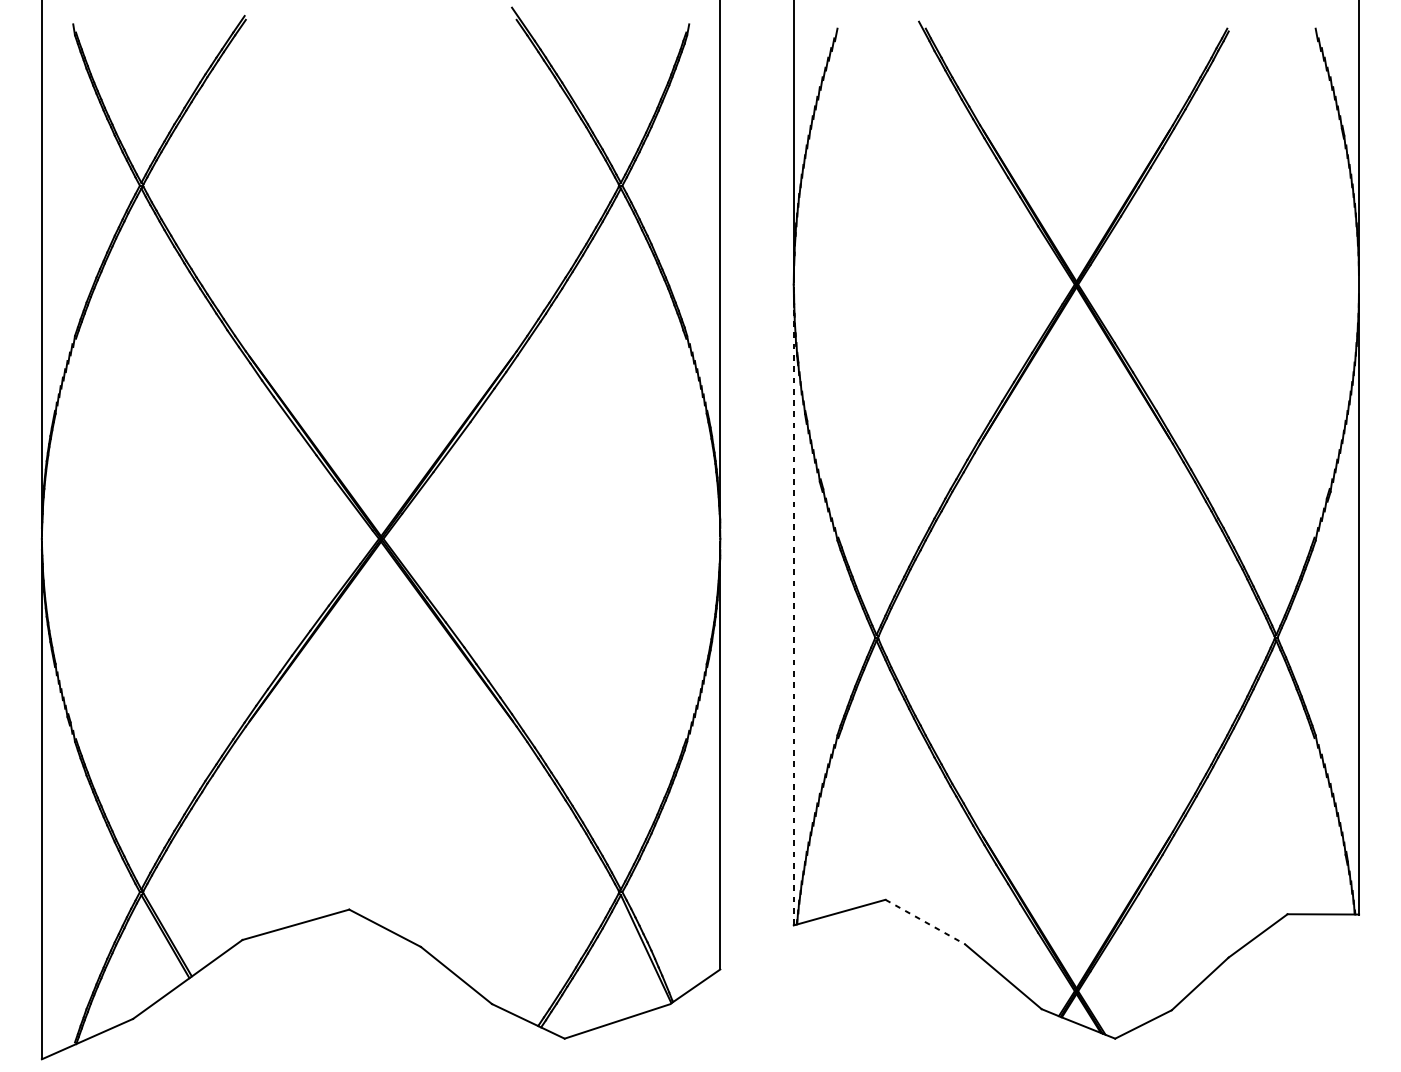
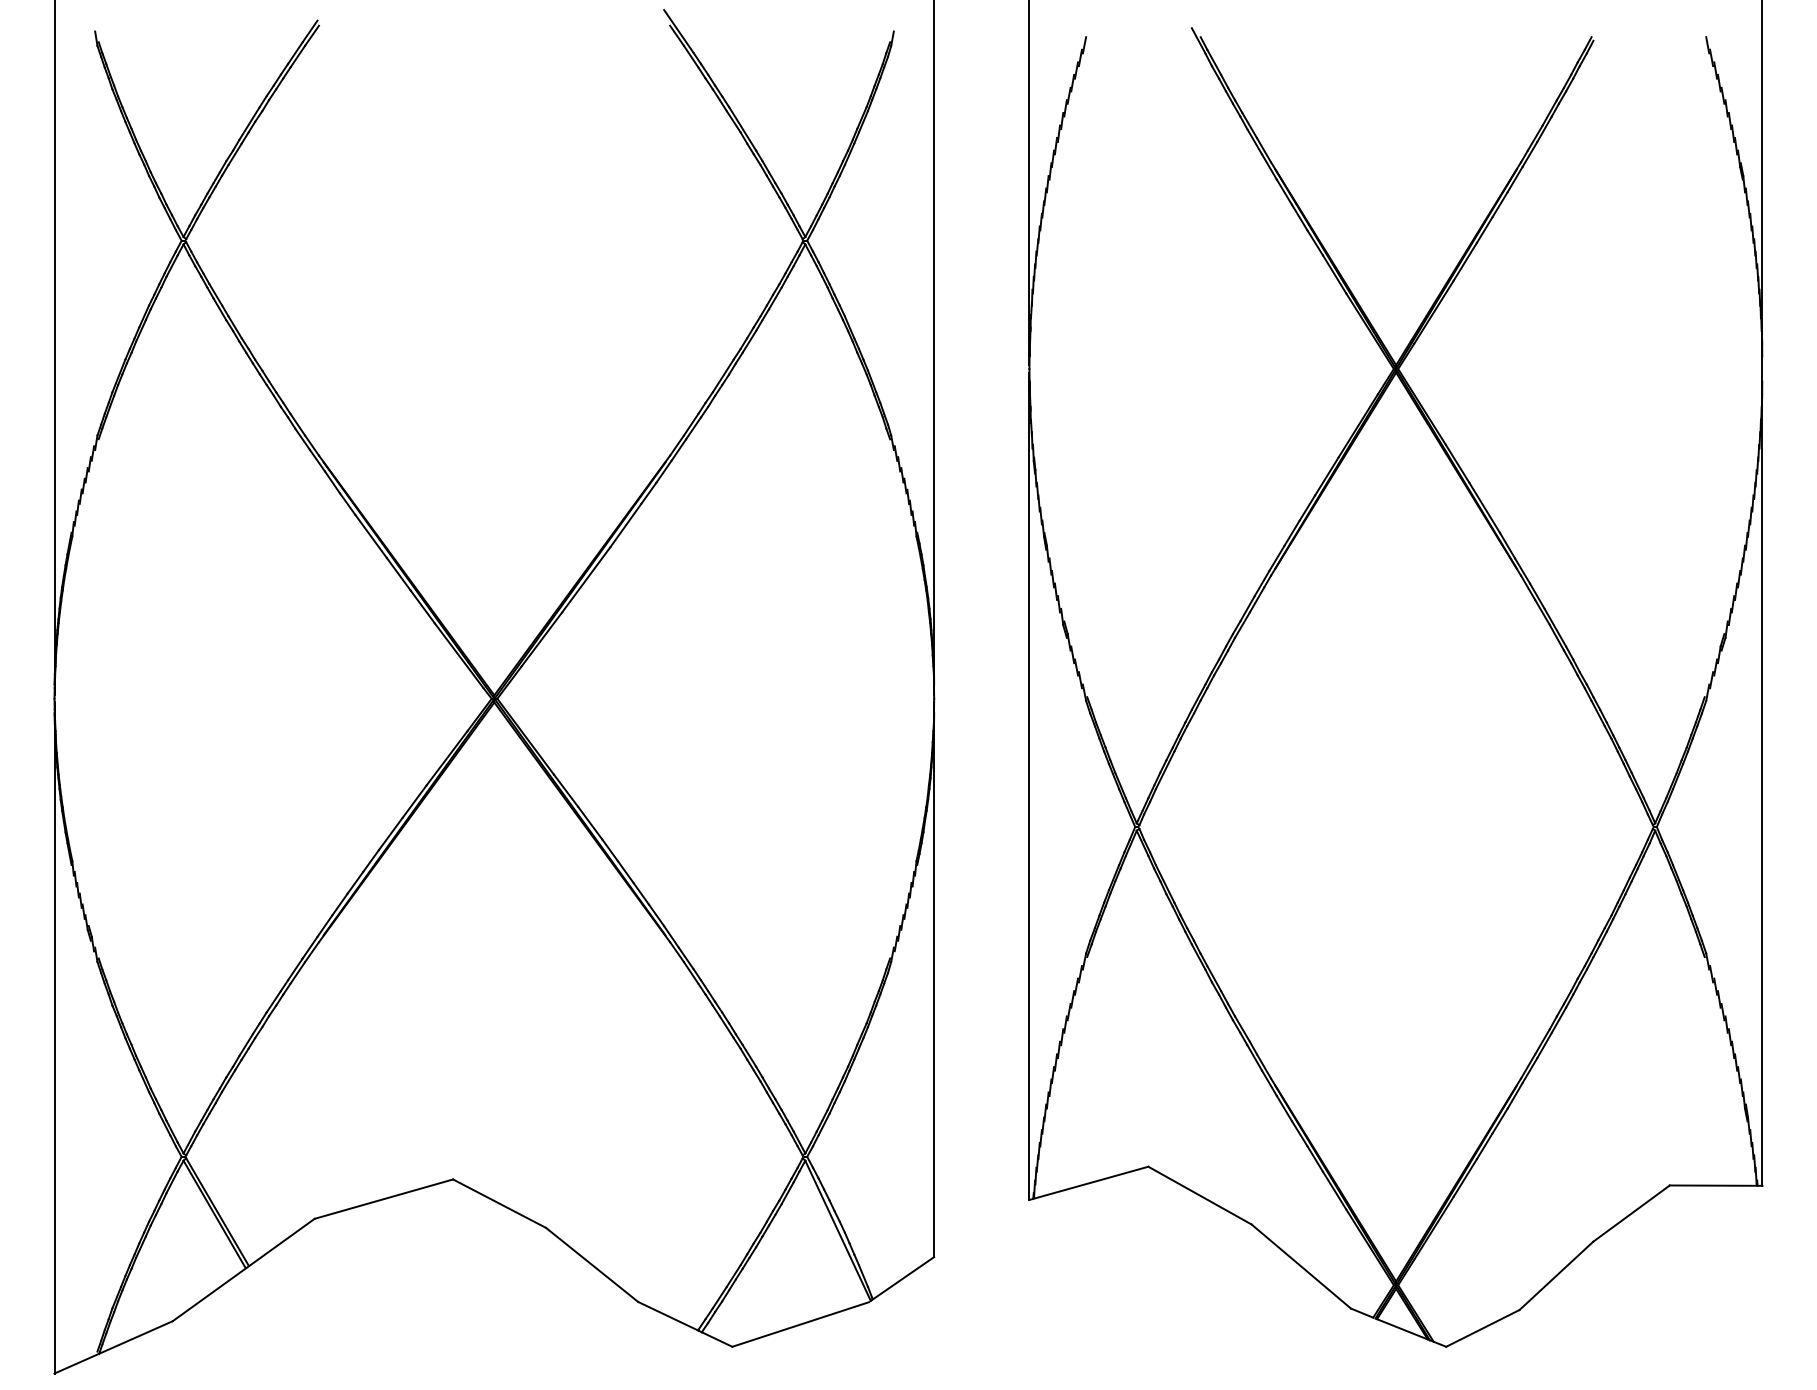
line: (793, 606) -> (1029, 786), dashed -> solid
line: (925, 921) -> (1200, 1195), dashed -> solid

